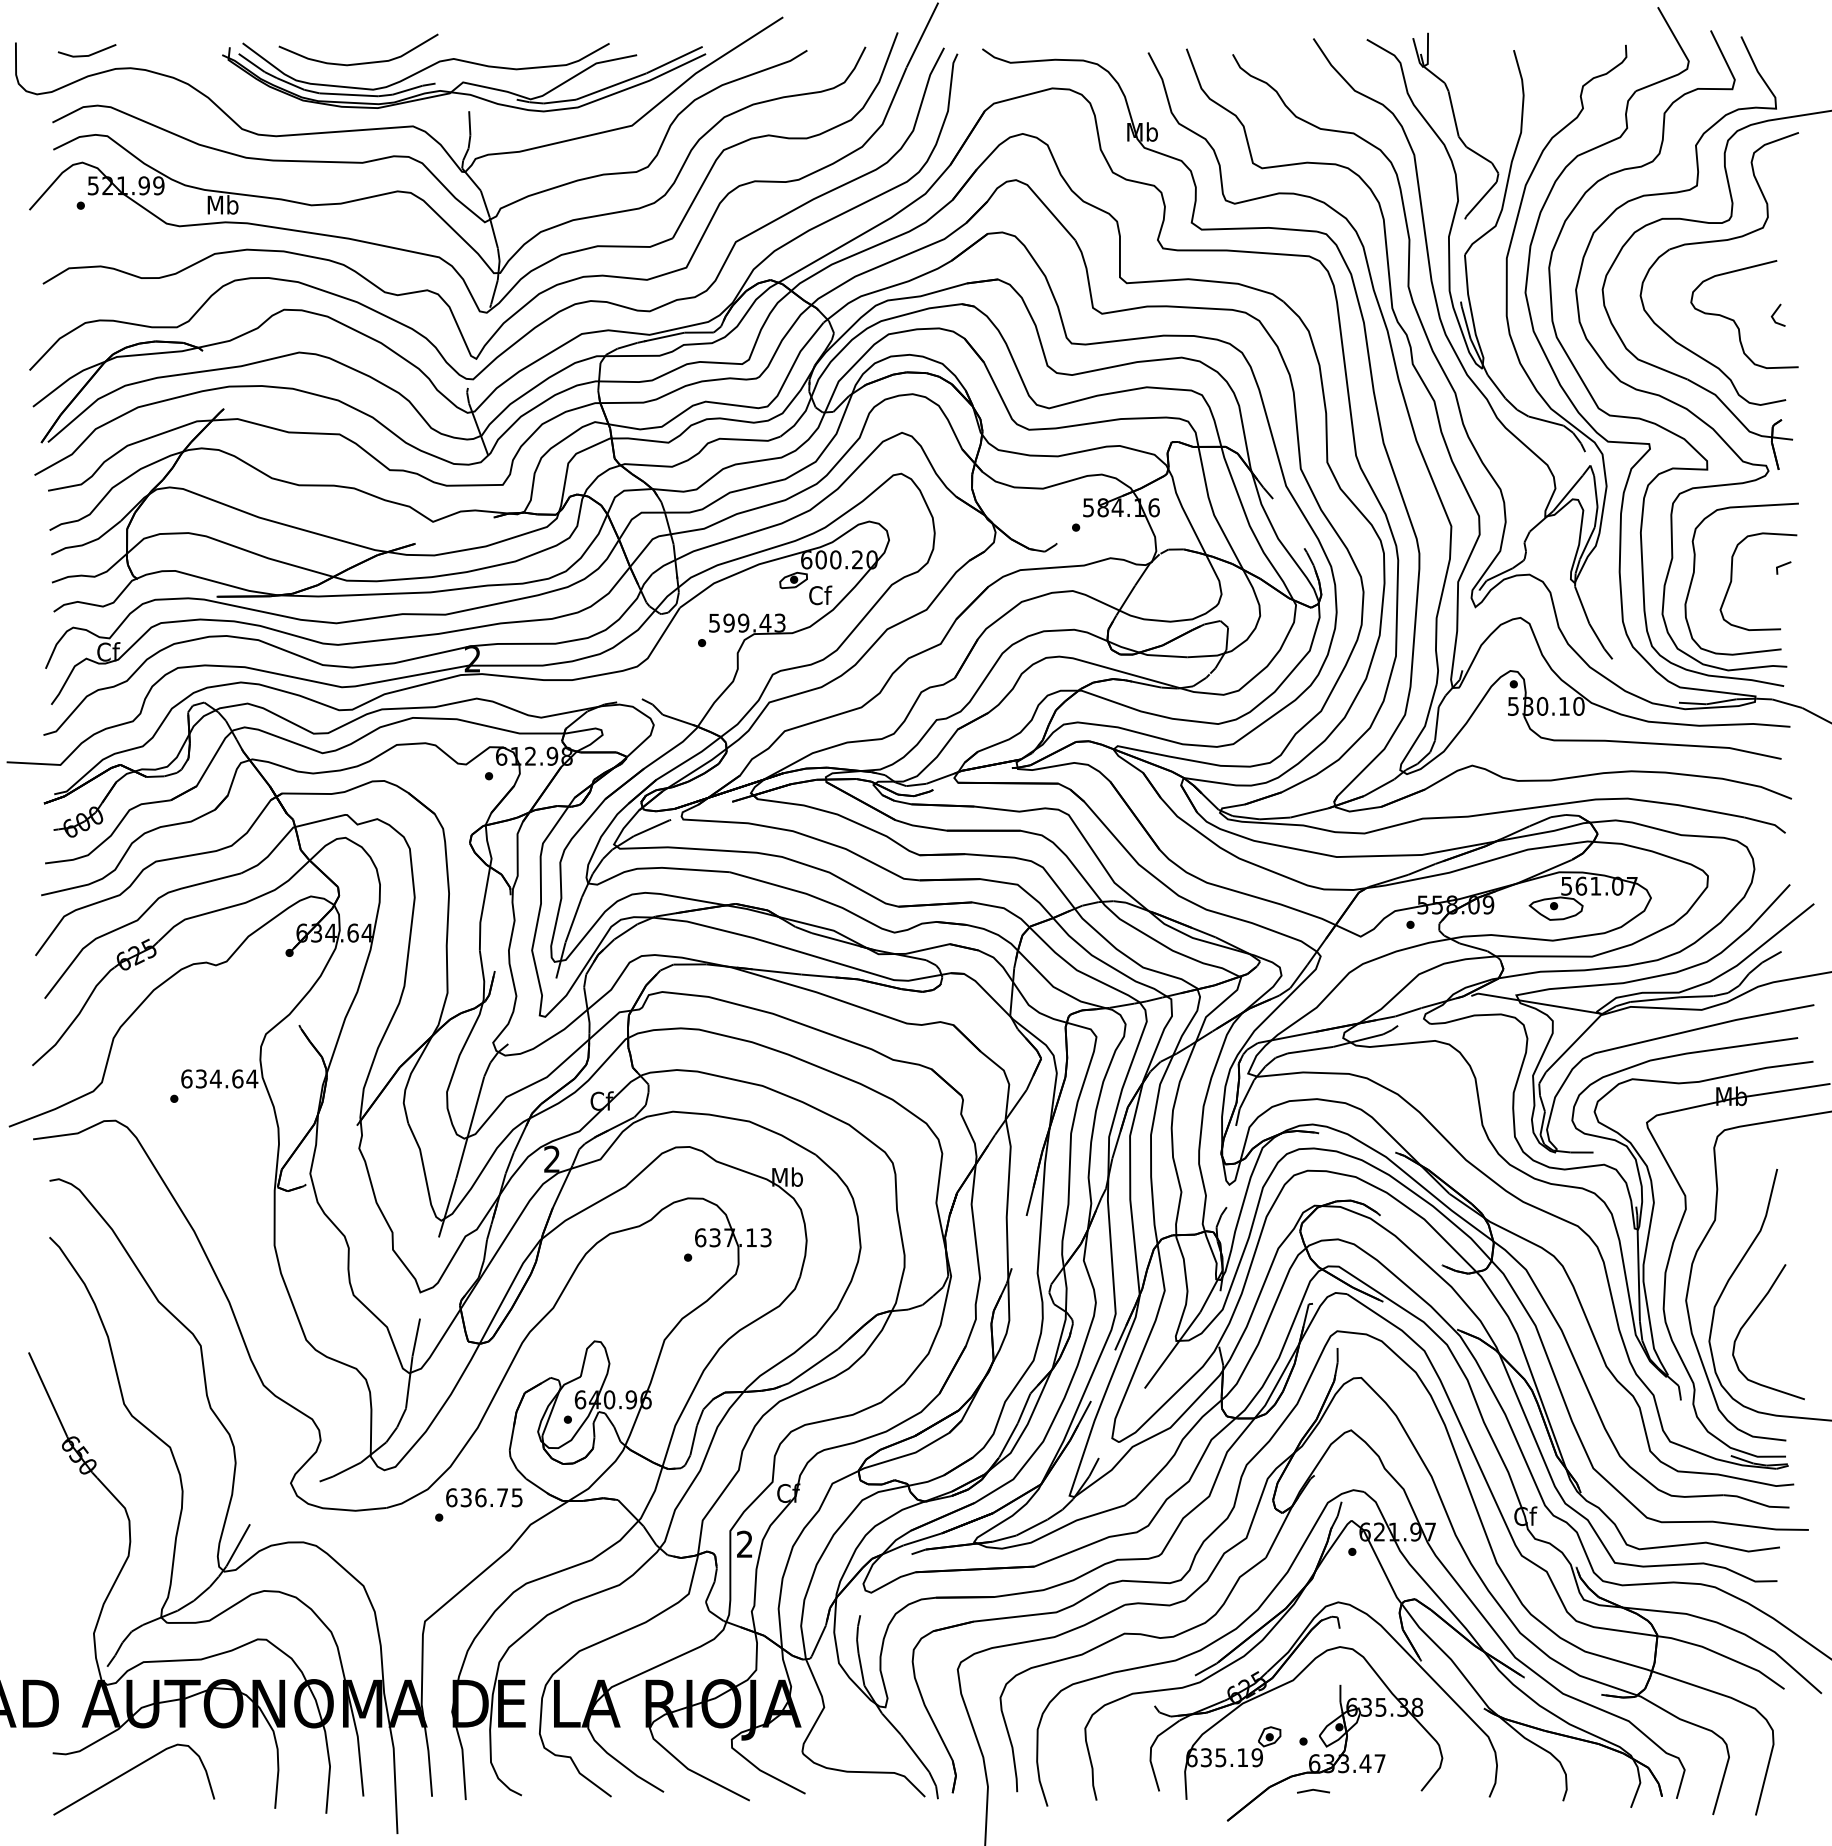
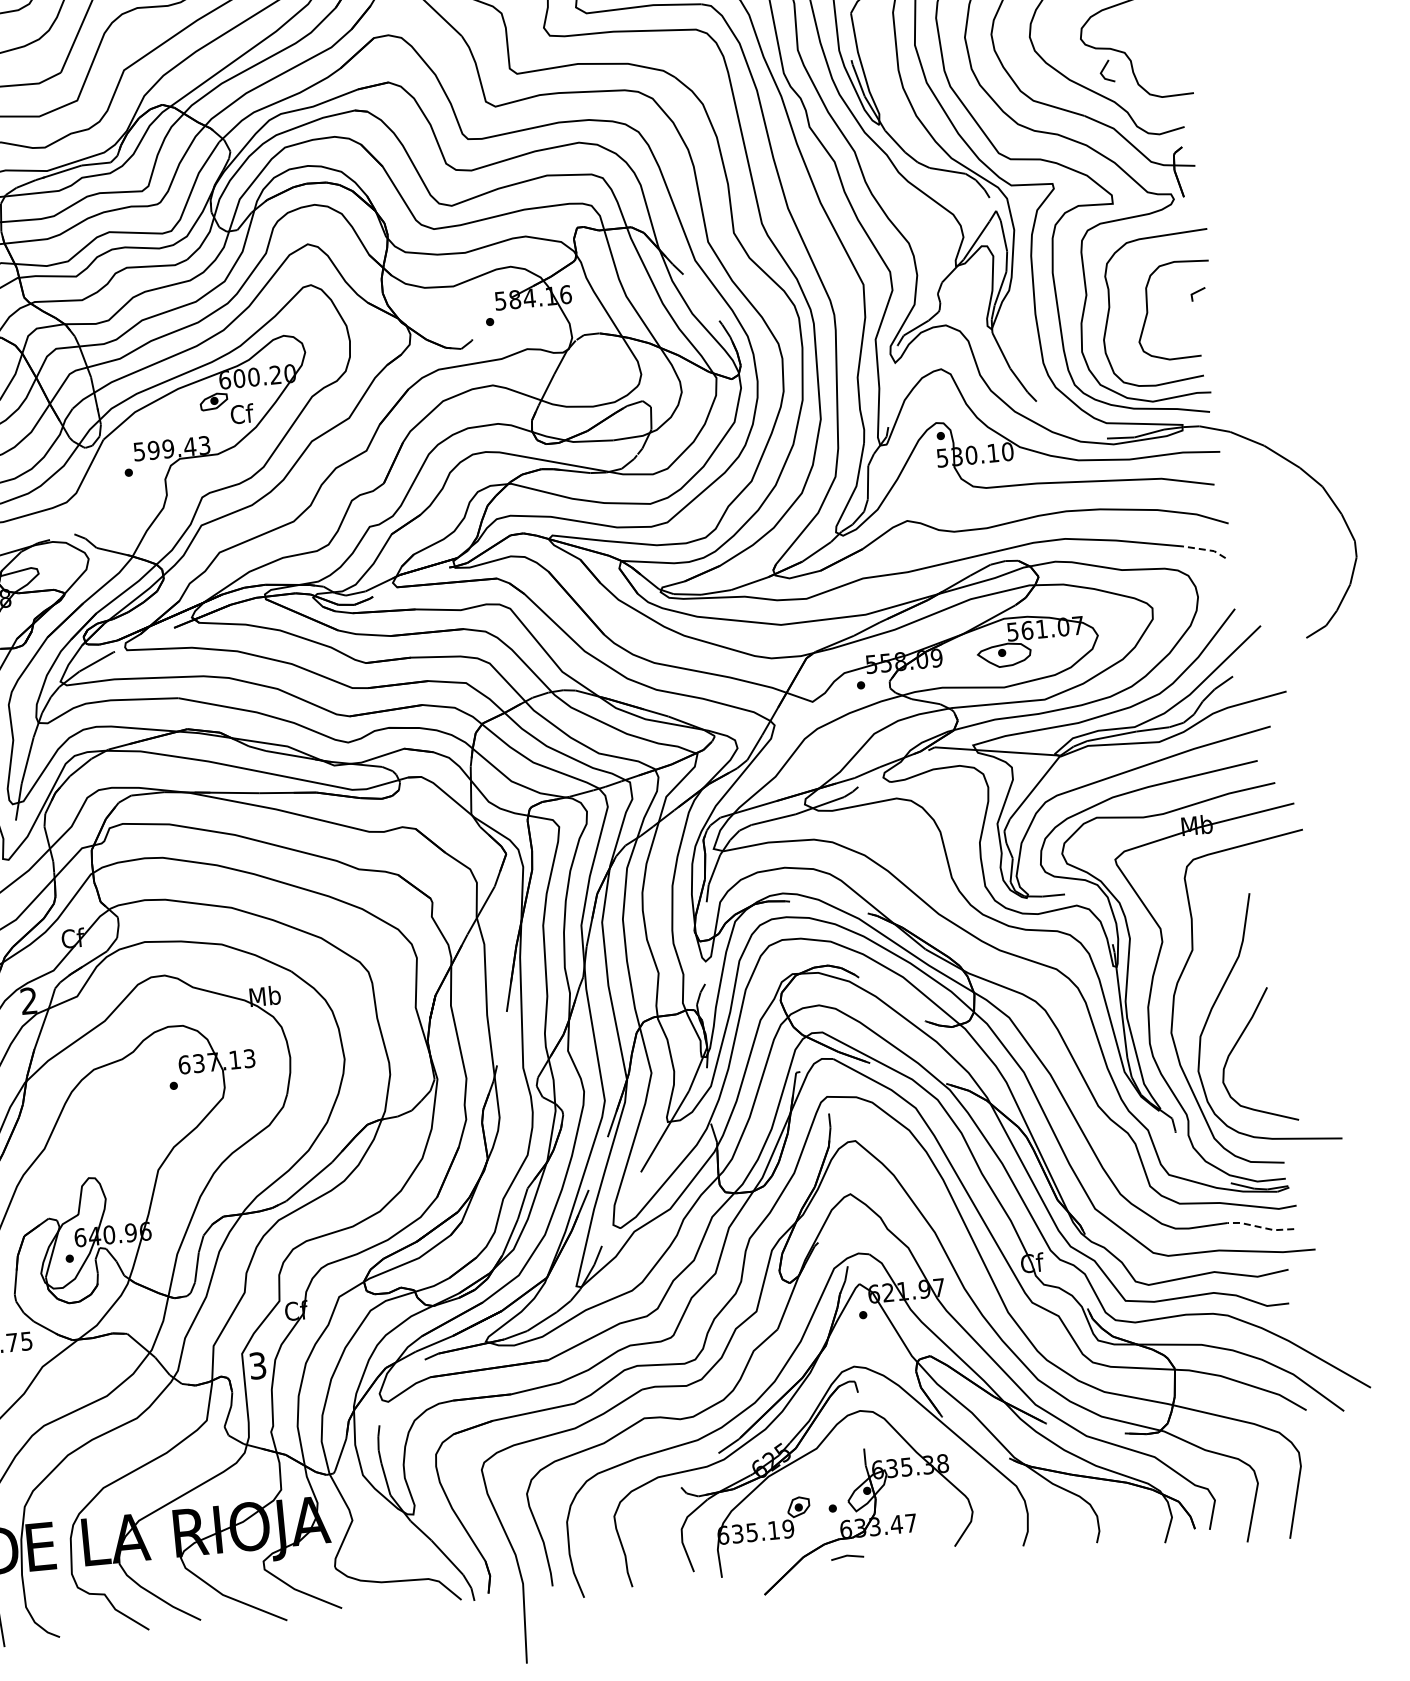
line: (1776, 312) -> (1105, 68), moved
line: (1766, 822) -> (1205, 549), solid -> dashed
line: (1756, 1502) -> (1260, 1227), solid -> dashed
text: (744, 1544) -> (257, 1365), 2 -> 3

